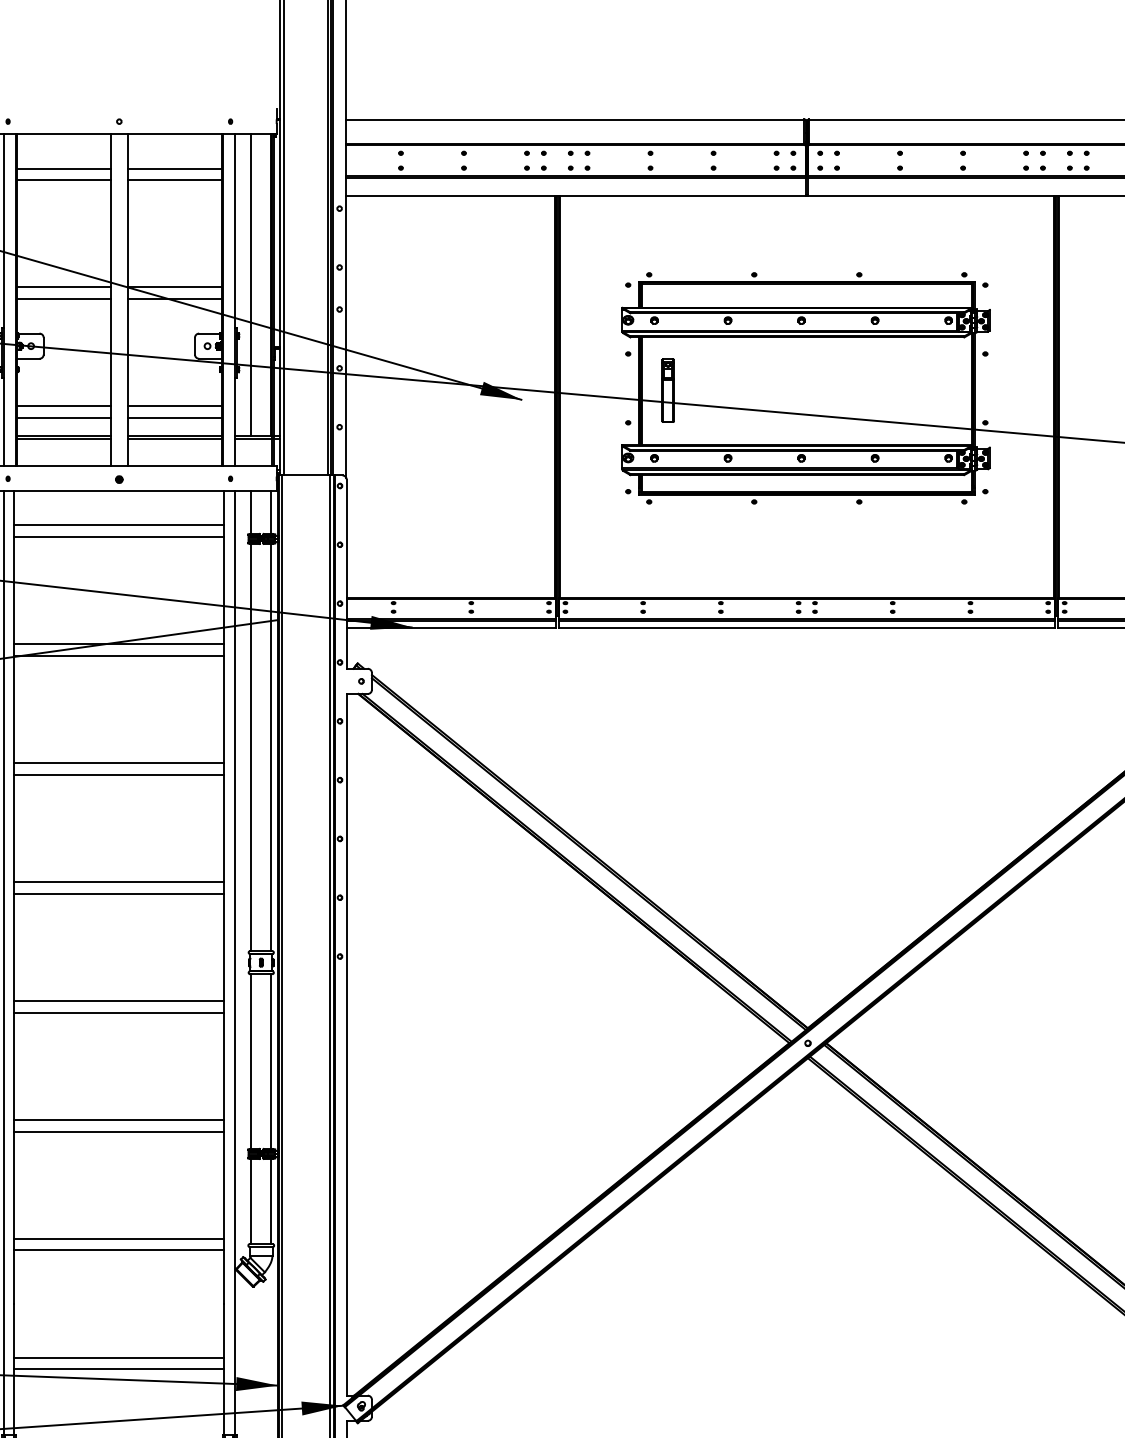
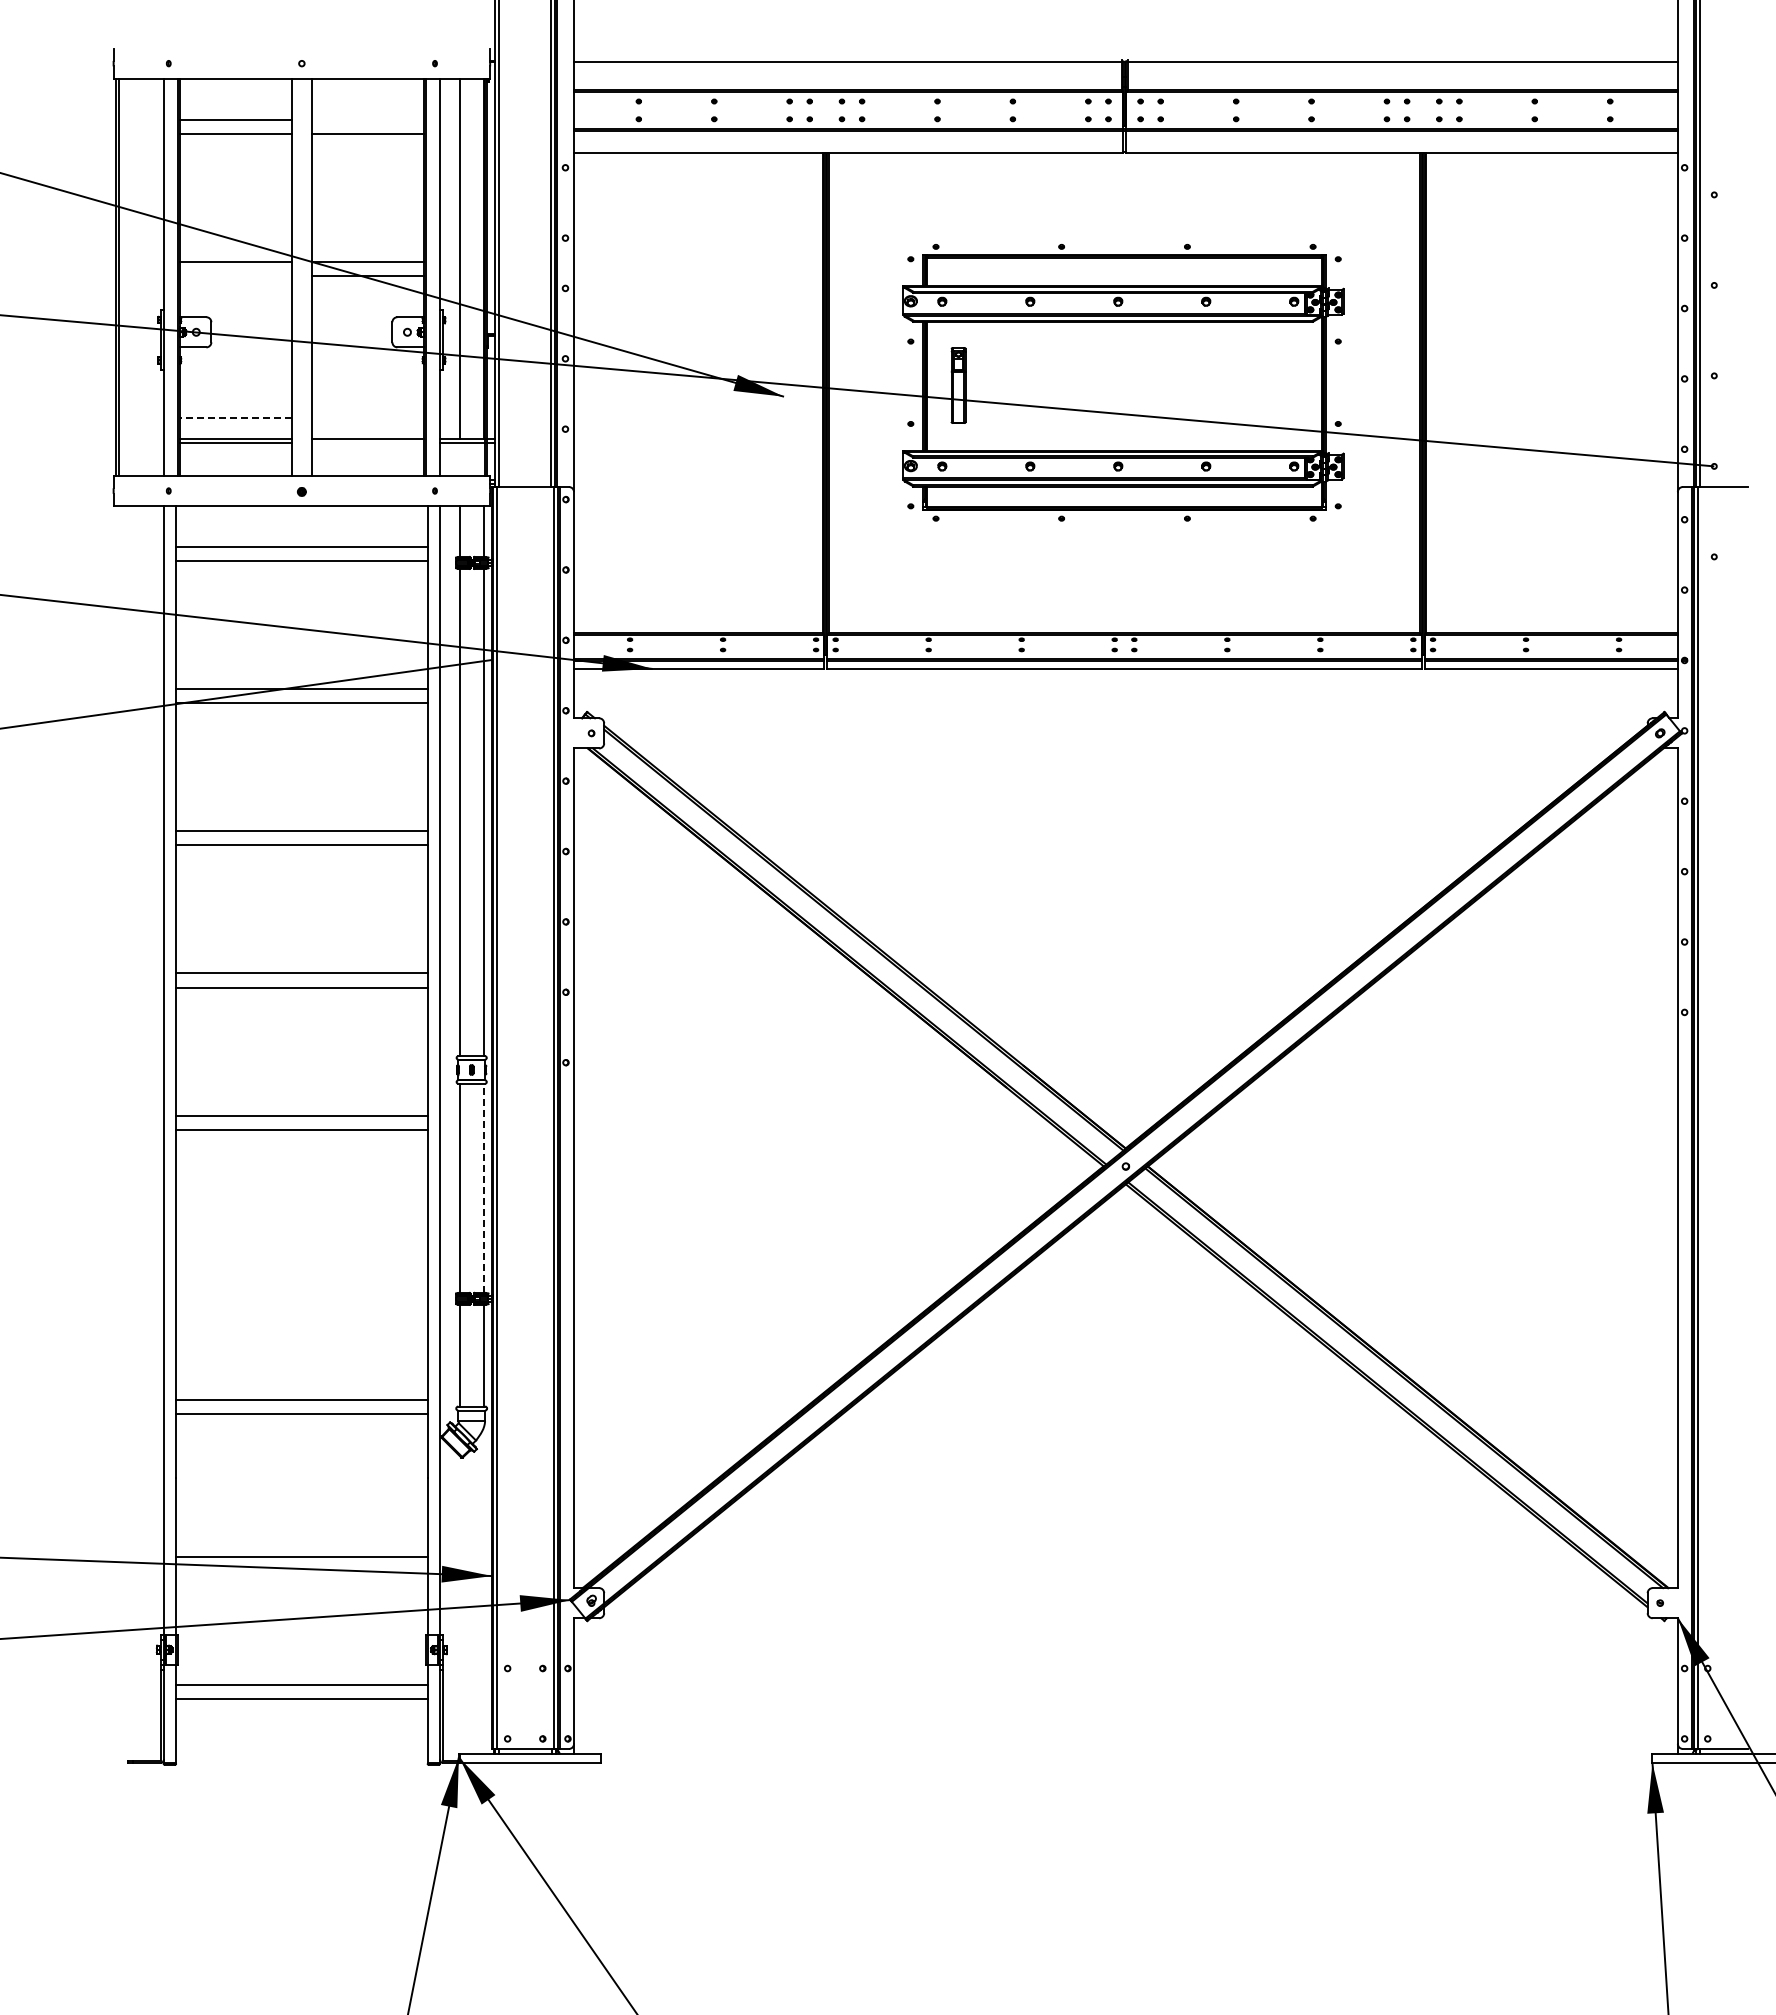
line: (174, 168) -> (367, 119), removed
line: (63, 299) -> (235, 276), removed
line: (63, 406) -> (235, 404), removed
line: (174, 406) -> (367, 404), removed
line: (63, 418) -> (235, 418), solid -> dashed
line: (174, 418) -> (367, 418), removed
line: (174, 439) -> (367, 443), removed
line: (271, 1061) -> (483, 1188), solid -> dashed
line: (119, 1120) -> (301, 1258), removed
line: (119, 1131) -> (301, 1272), removed
line: (119, 1357) -> (301, 1542), removed

